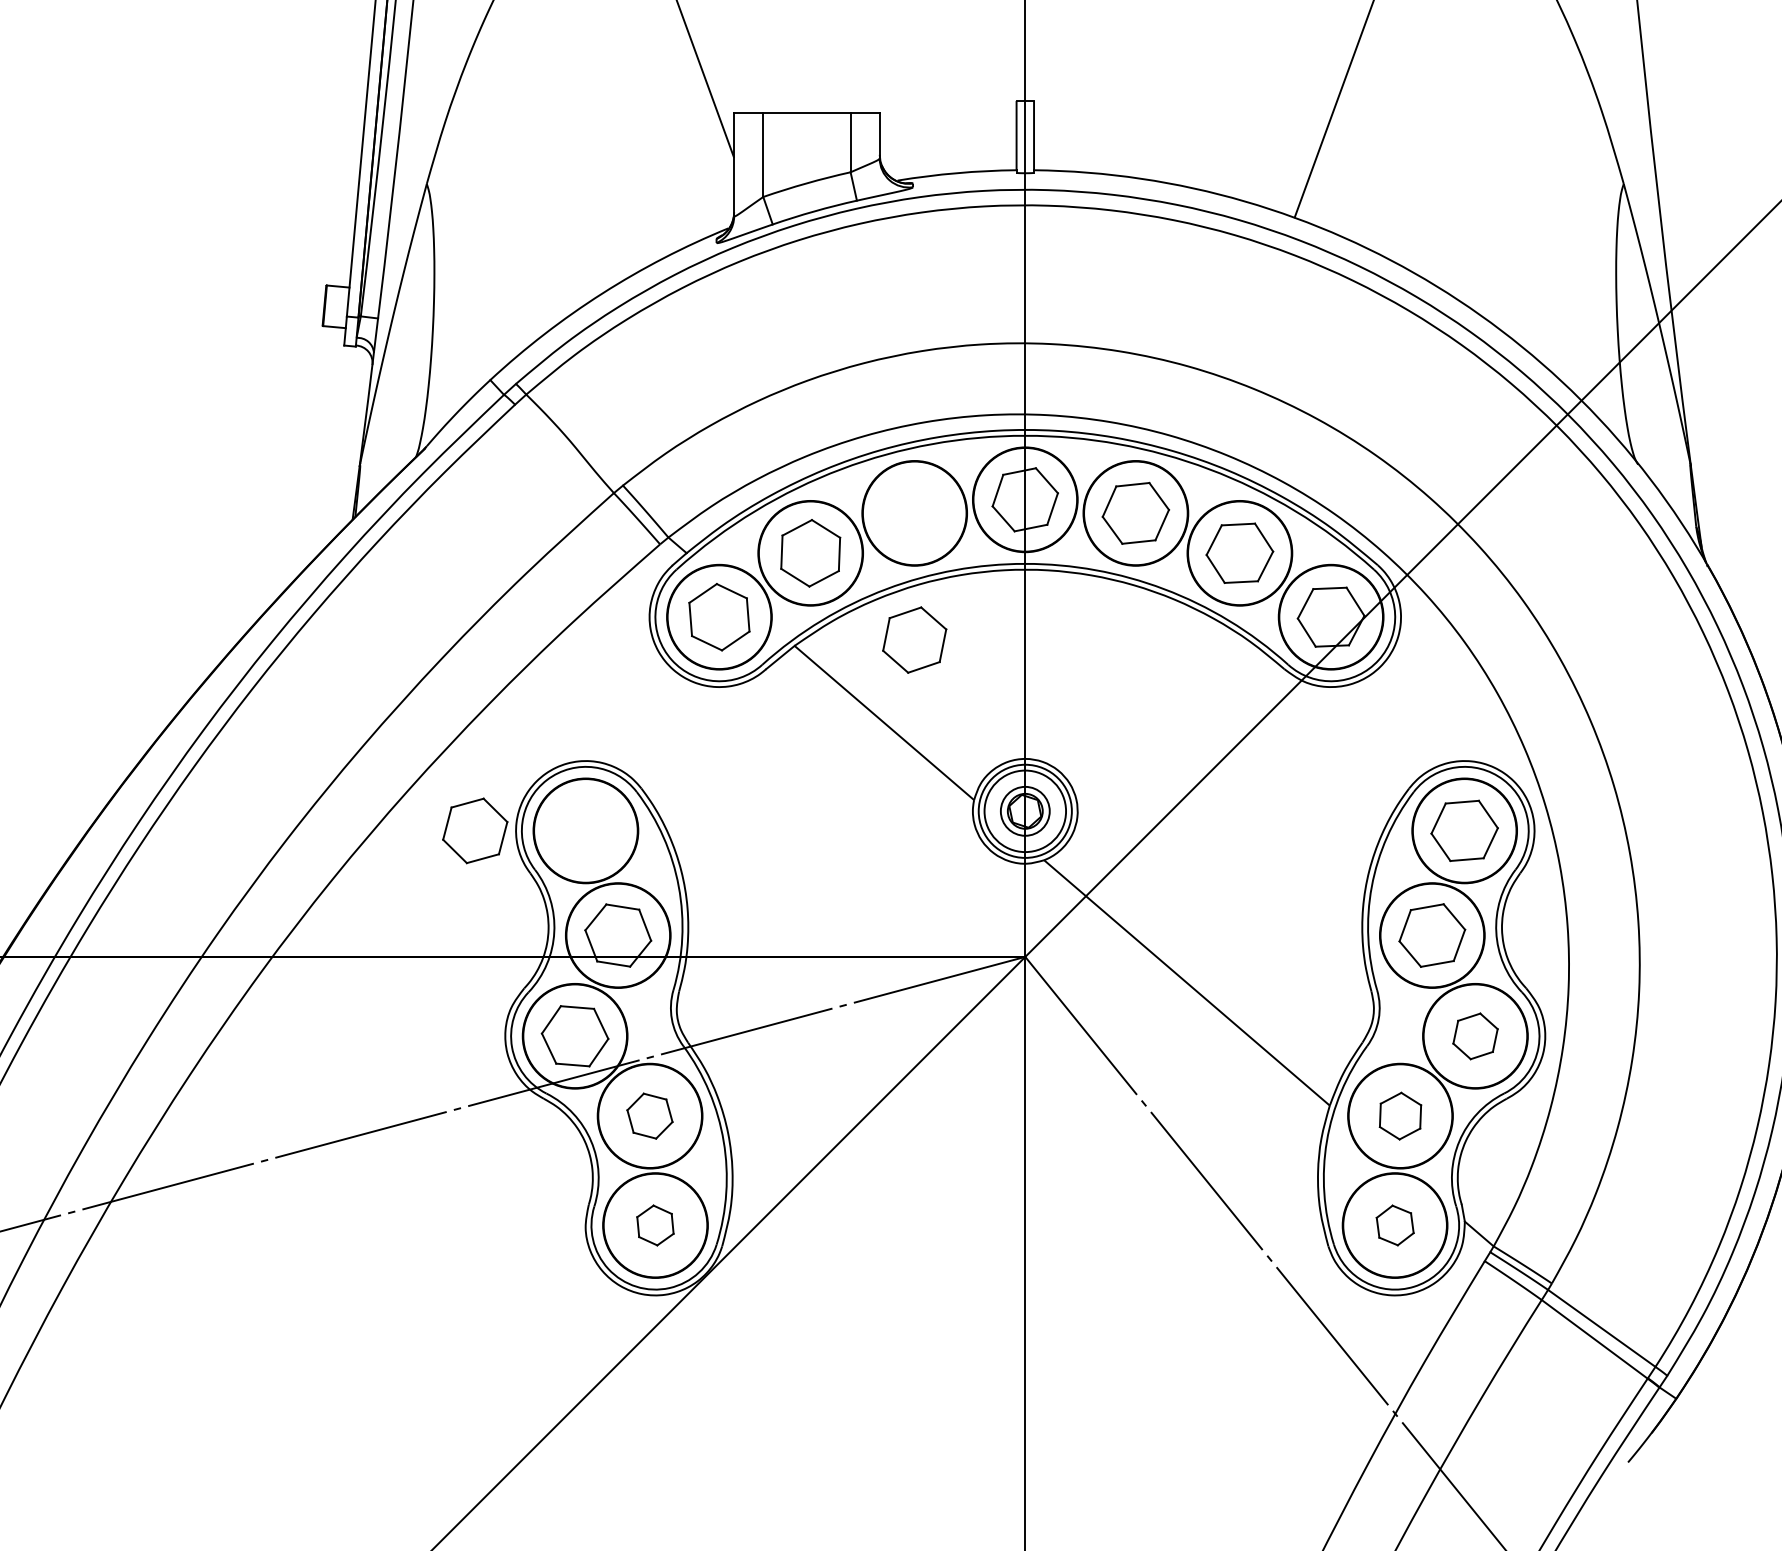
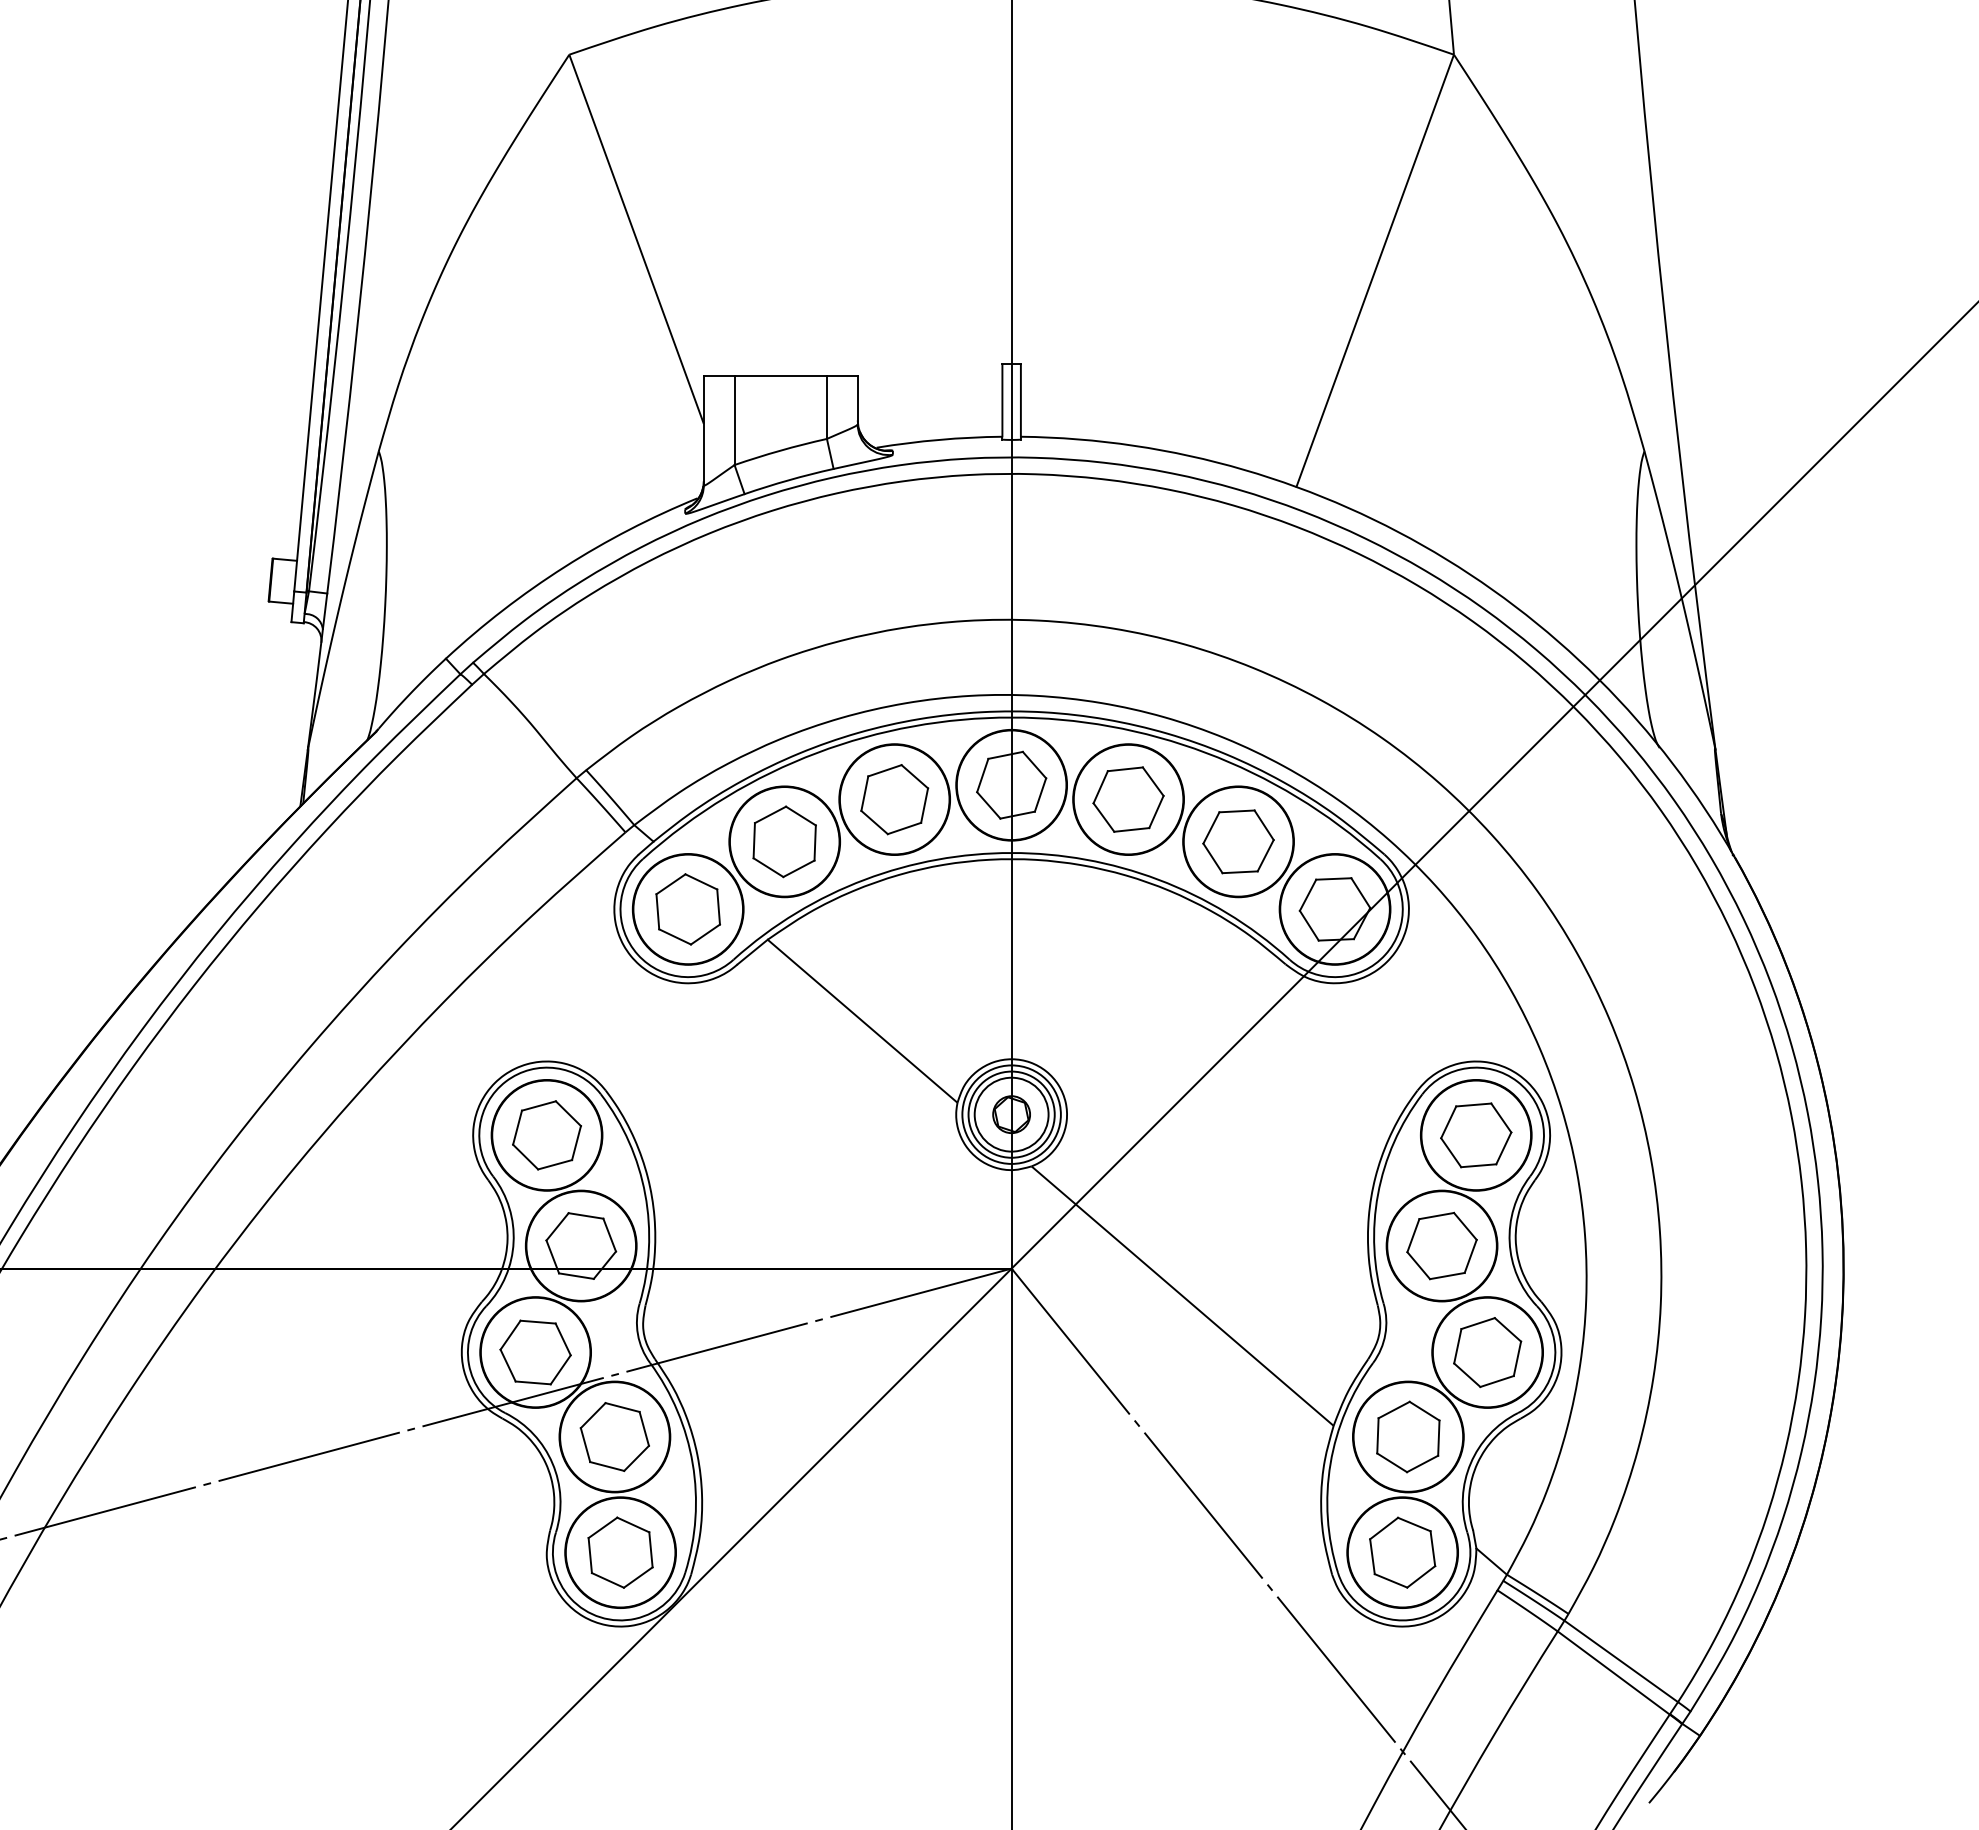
part: (914, 640) -> (894, 799), moved
circle: (1025, 811) -> (1011, 1114), size x1.43
part: (474, 831) -> (546, 1135), moved
part: (1475, 1036) -> (1487, 1352), size x1.43
part: (649, 1115) -> (614, 1436), size x1.43
part: (1400, 1115) -> (1408, 1436), size x1.43
part: (655, 1225) -> (620, 1552), size x1.67
part: (1394, 1225) -> (1402, 1552), size x1.67

